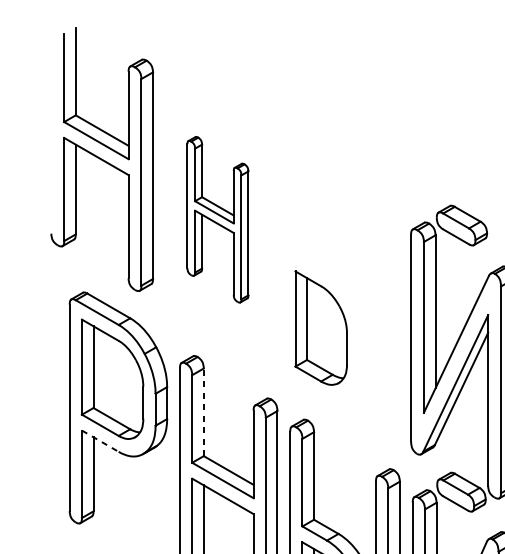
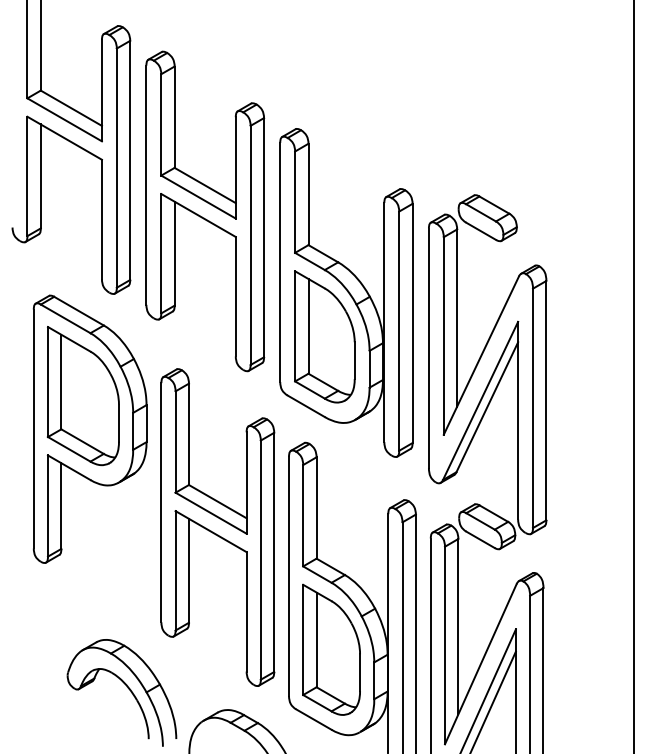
part: (218, 219) -> (205, 211), size x1.67
part: (339, 289) -> (346, 292), added
line: (203, 412) -> (188, 434), dashed -> solid
line: (100, 440) -> (69, 467), dashed -> solid

